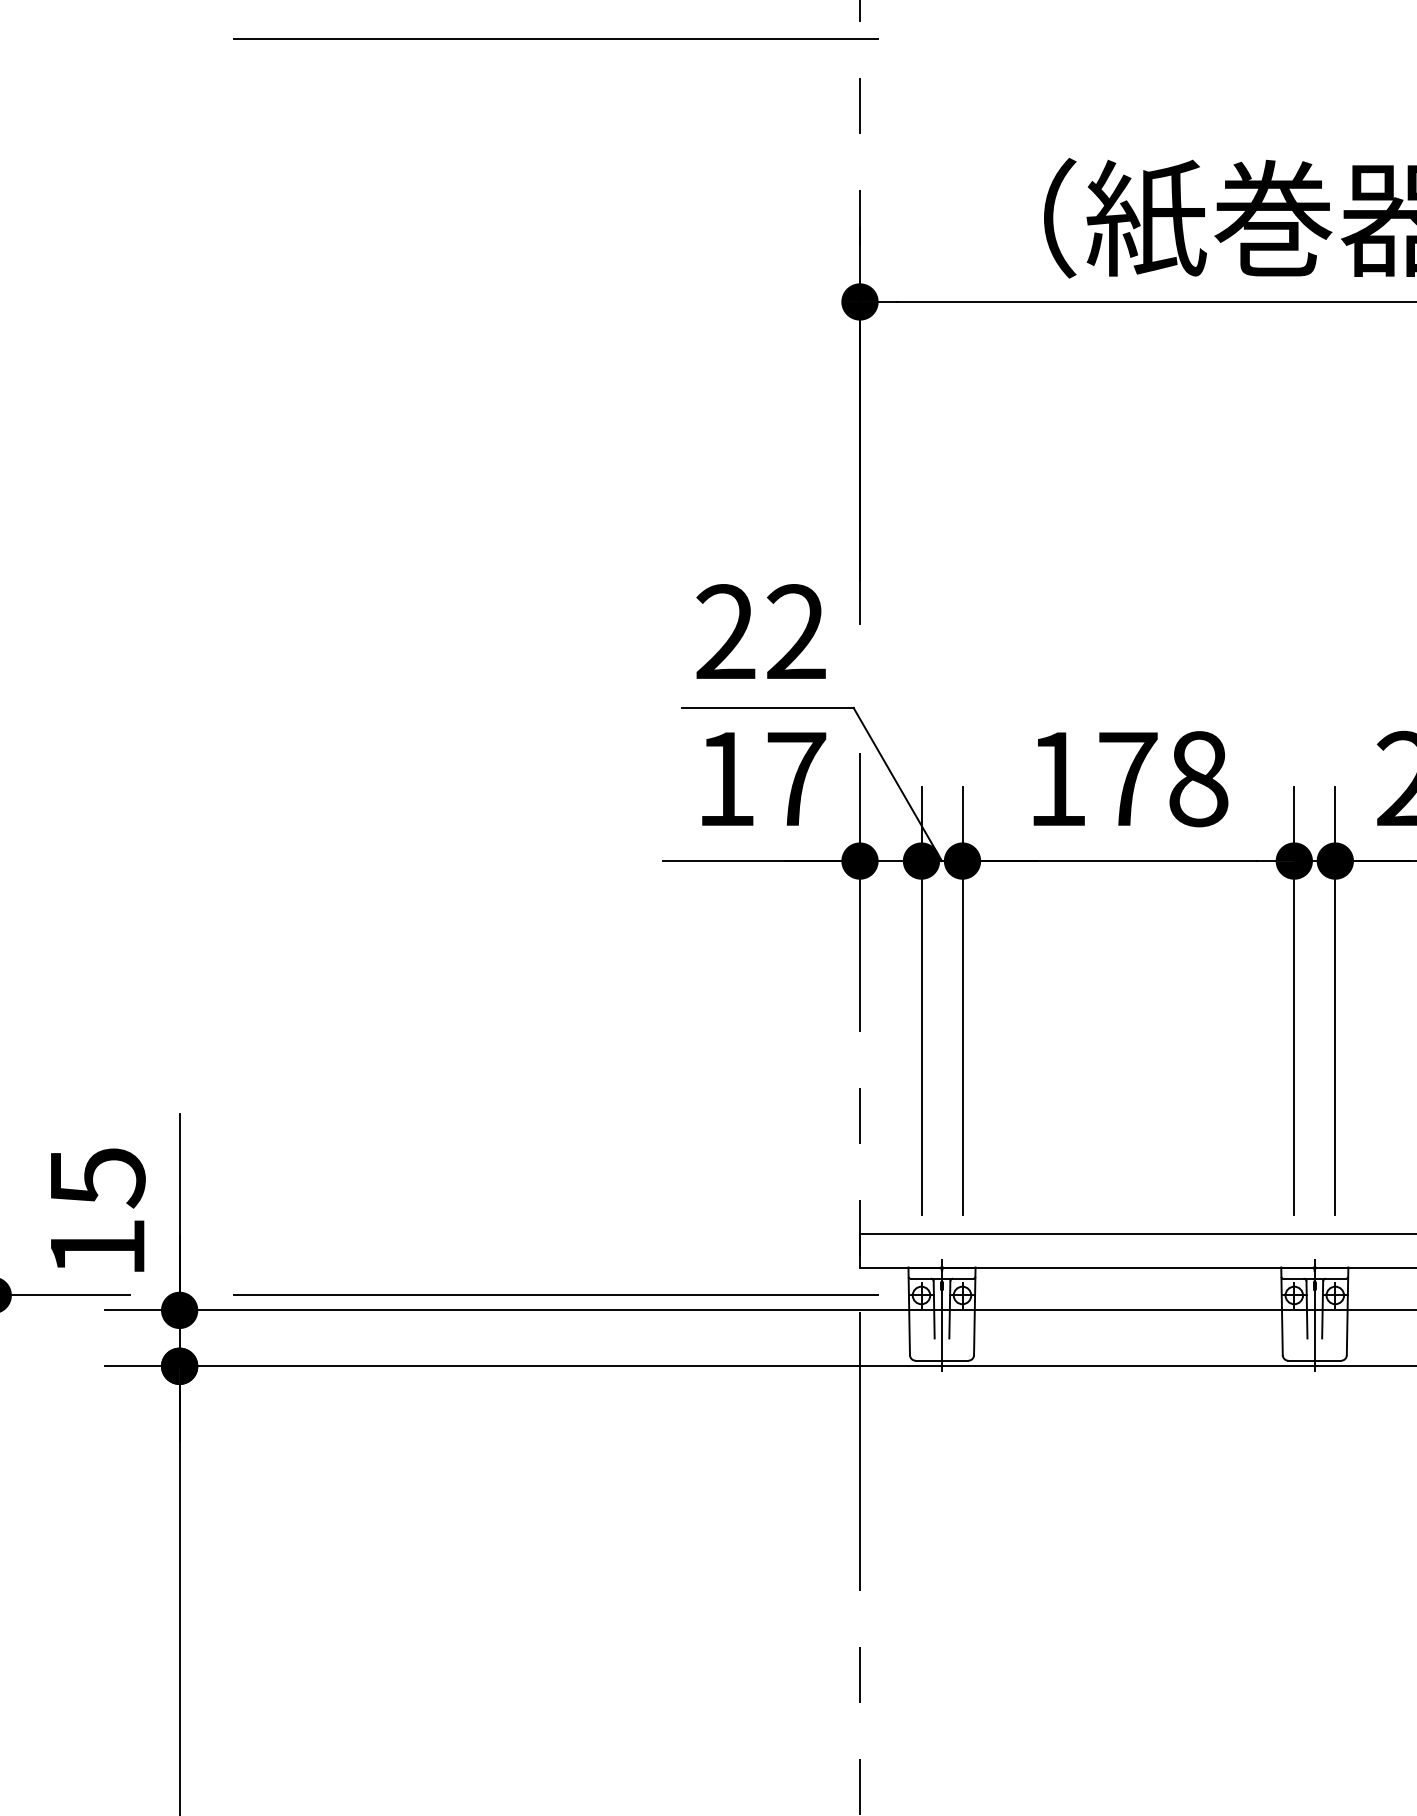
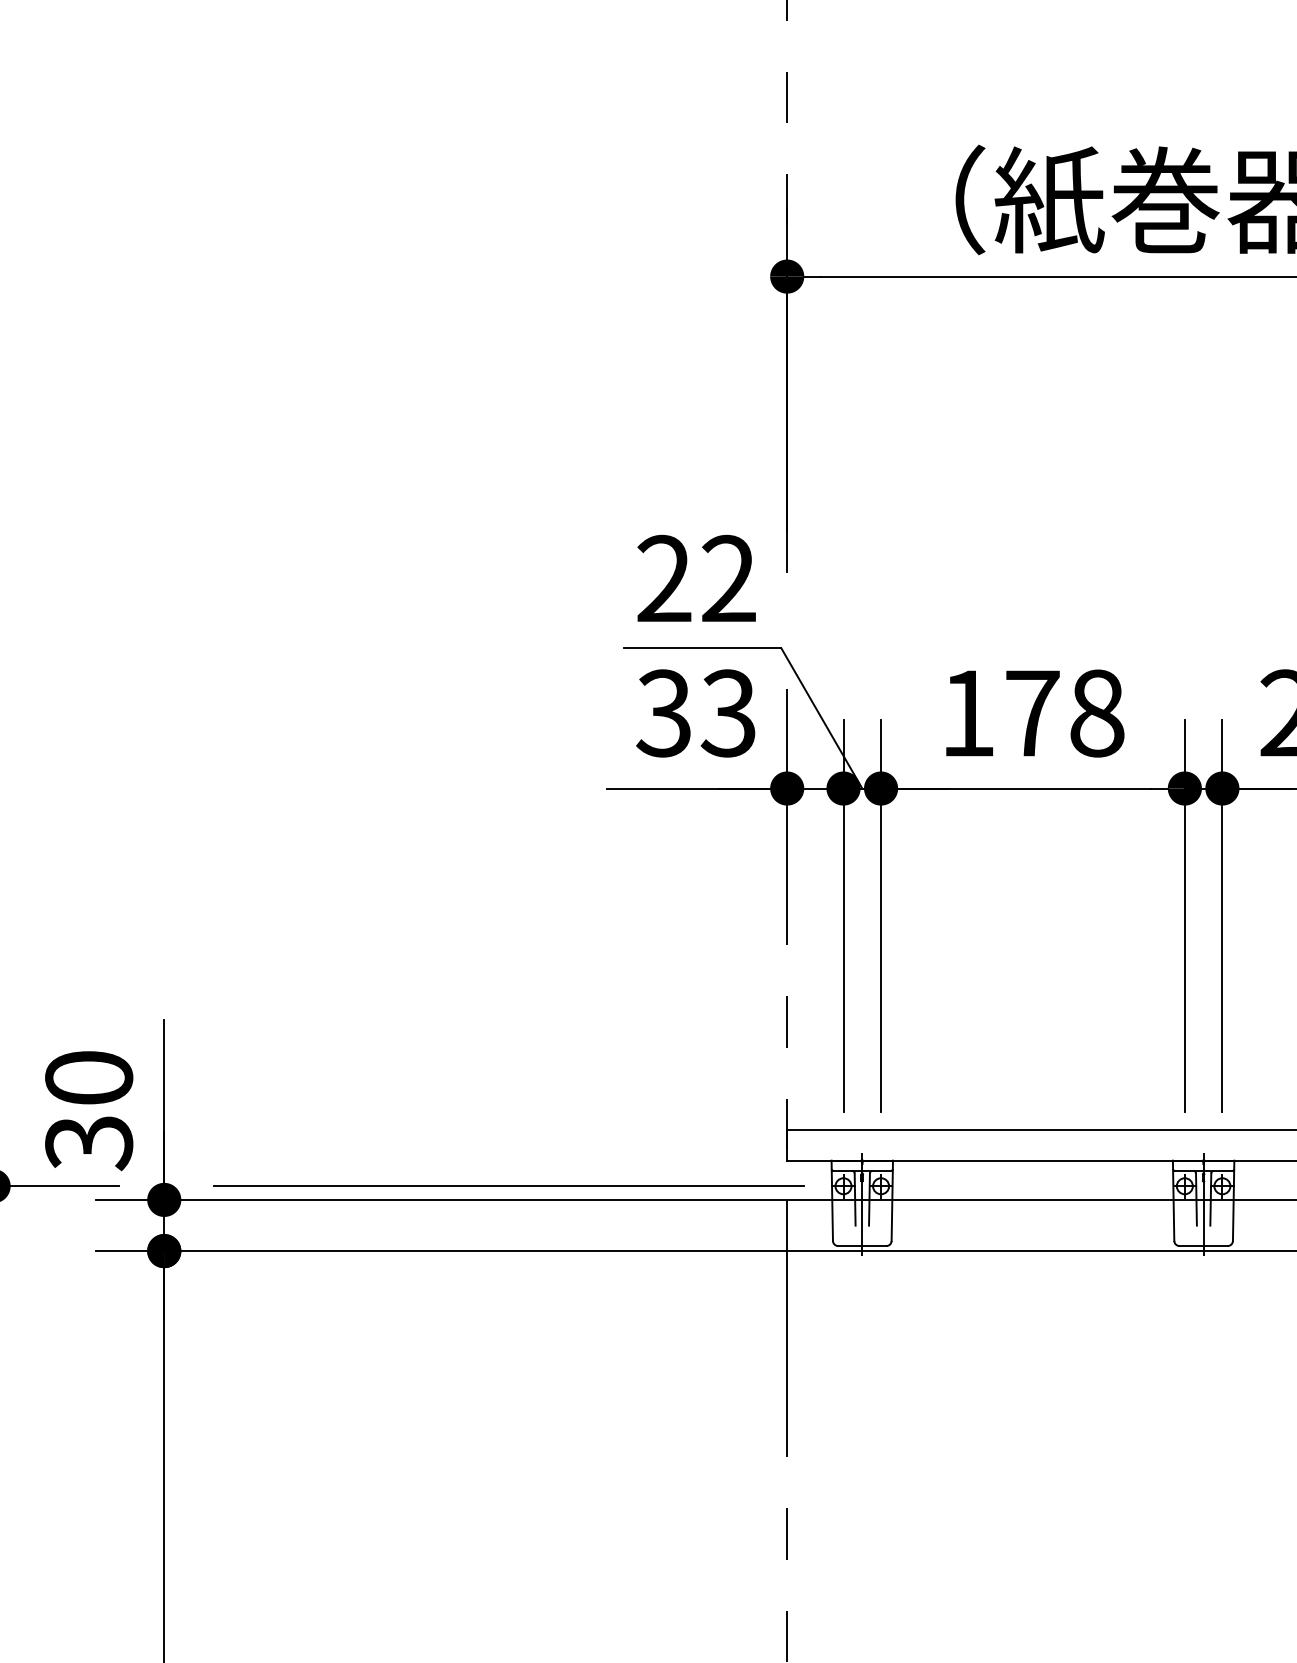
line: (555, 38) -> (508, 35), removed
text: (760, 778) -> (696, 712), 17 -> 33
text: (97, 1213) -> (89, 1111), 15 -> 30

